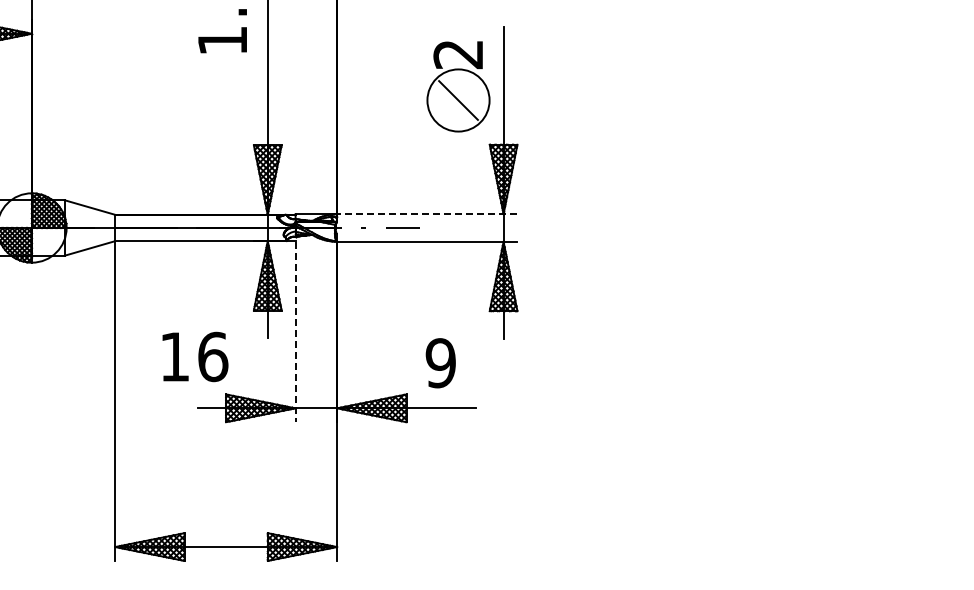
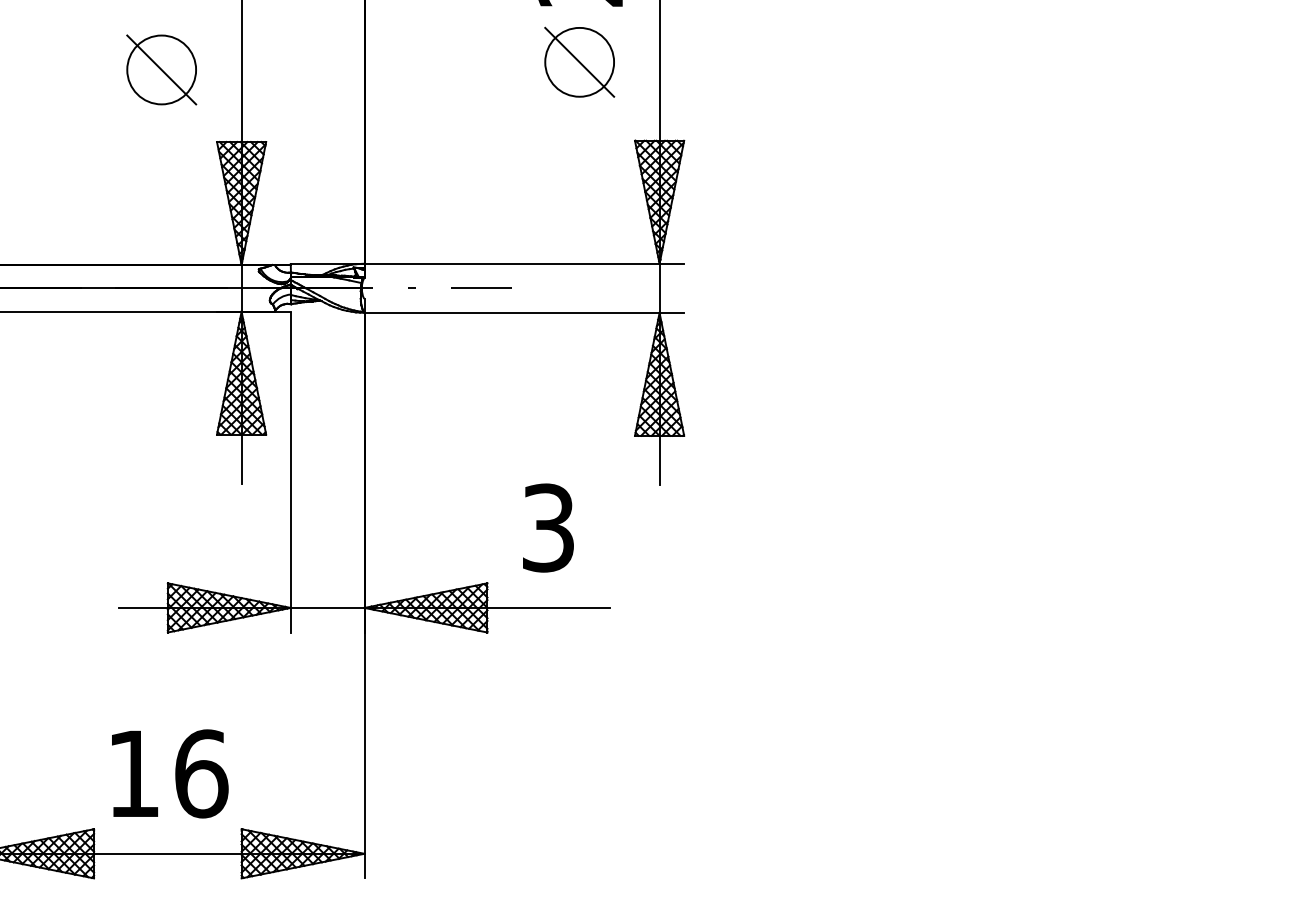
circle: (458, 100) -> (579, 62), size x0.62
part: (222, 104) -> (161, 69), added
line: (426, 214) -> (522, 264), dashed -> solid
line: (295, 332) -> (290, 473), dashed -> solid
text: (195, 356) -> (170, 773), moved
text: (440, 363) -> (547, 528), 9 -> 3

